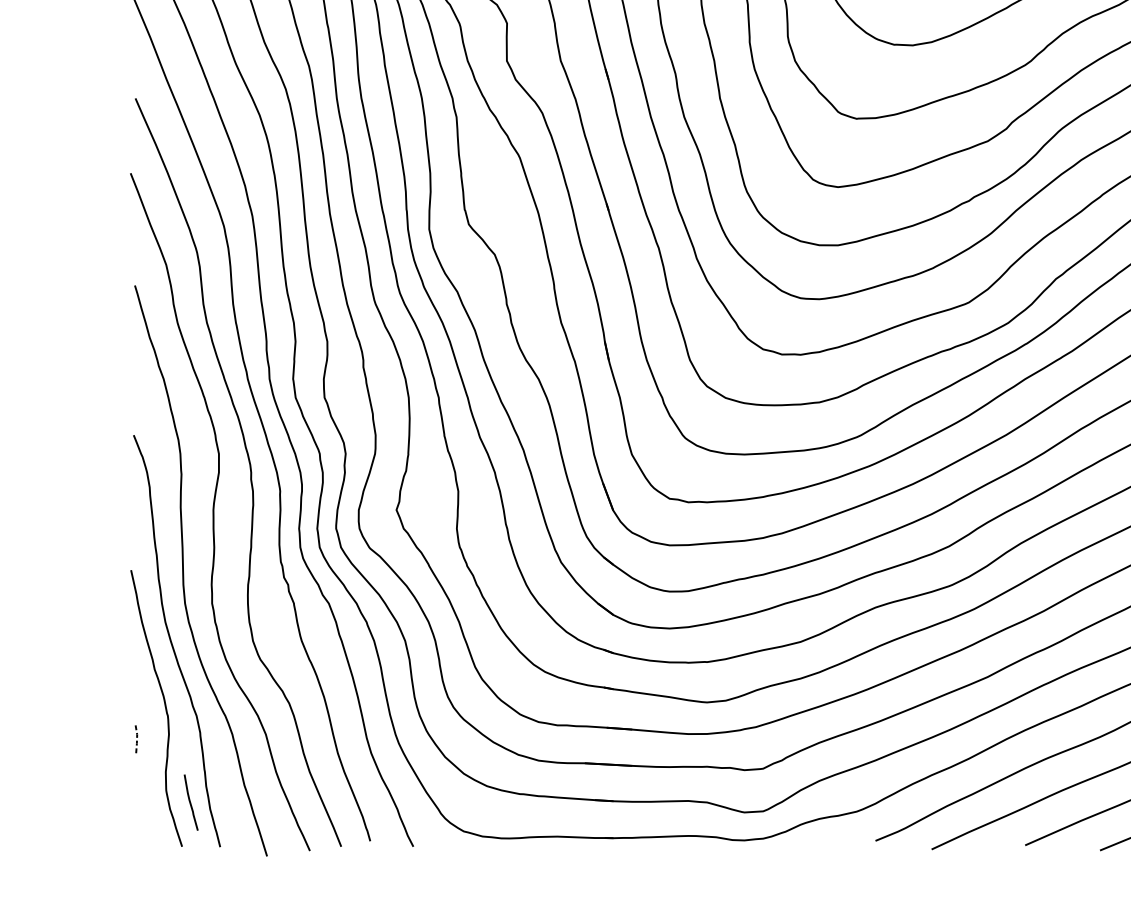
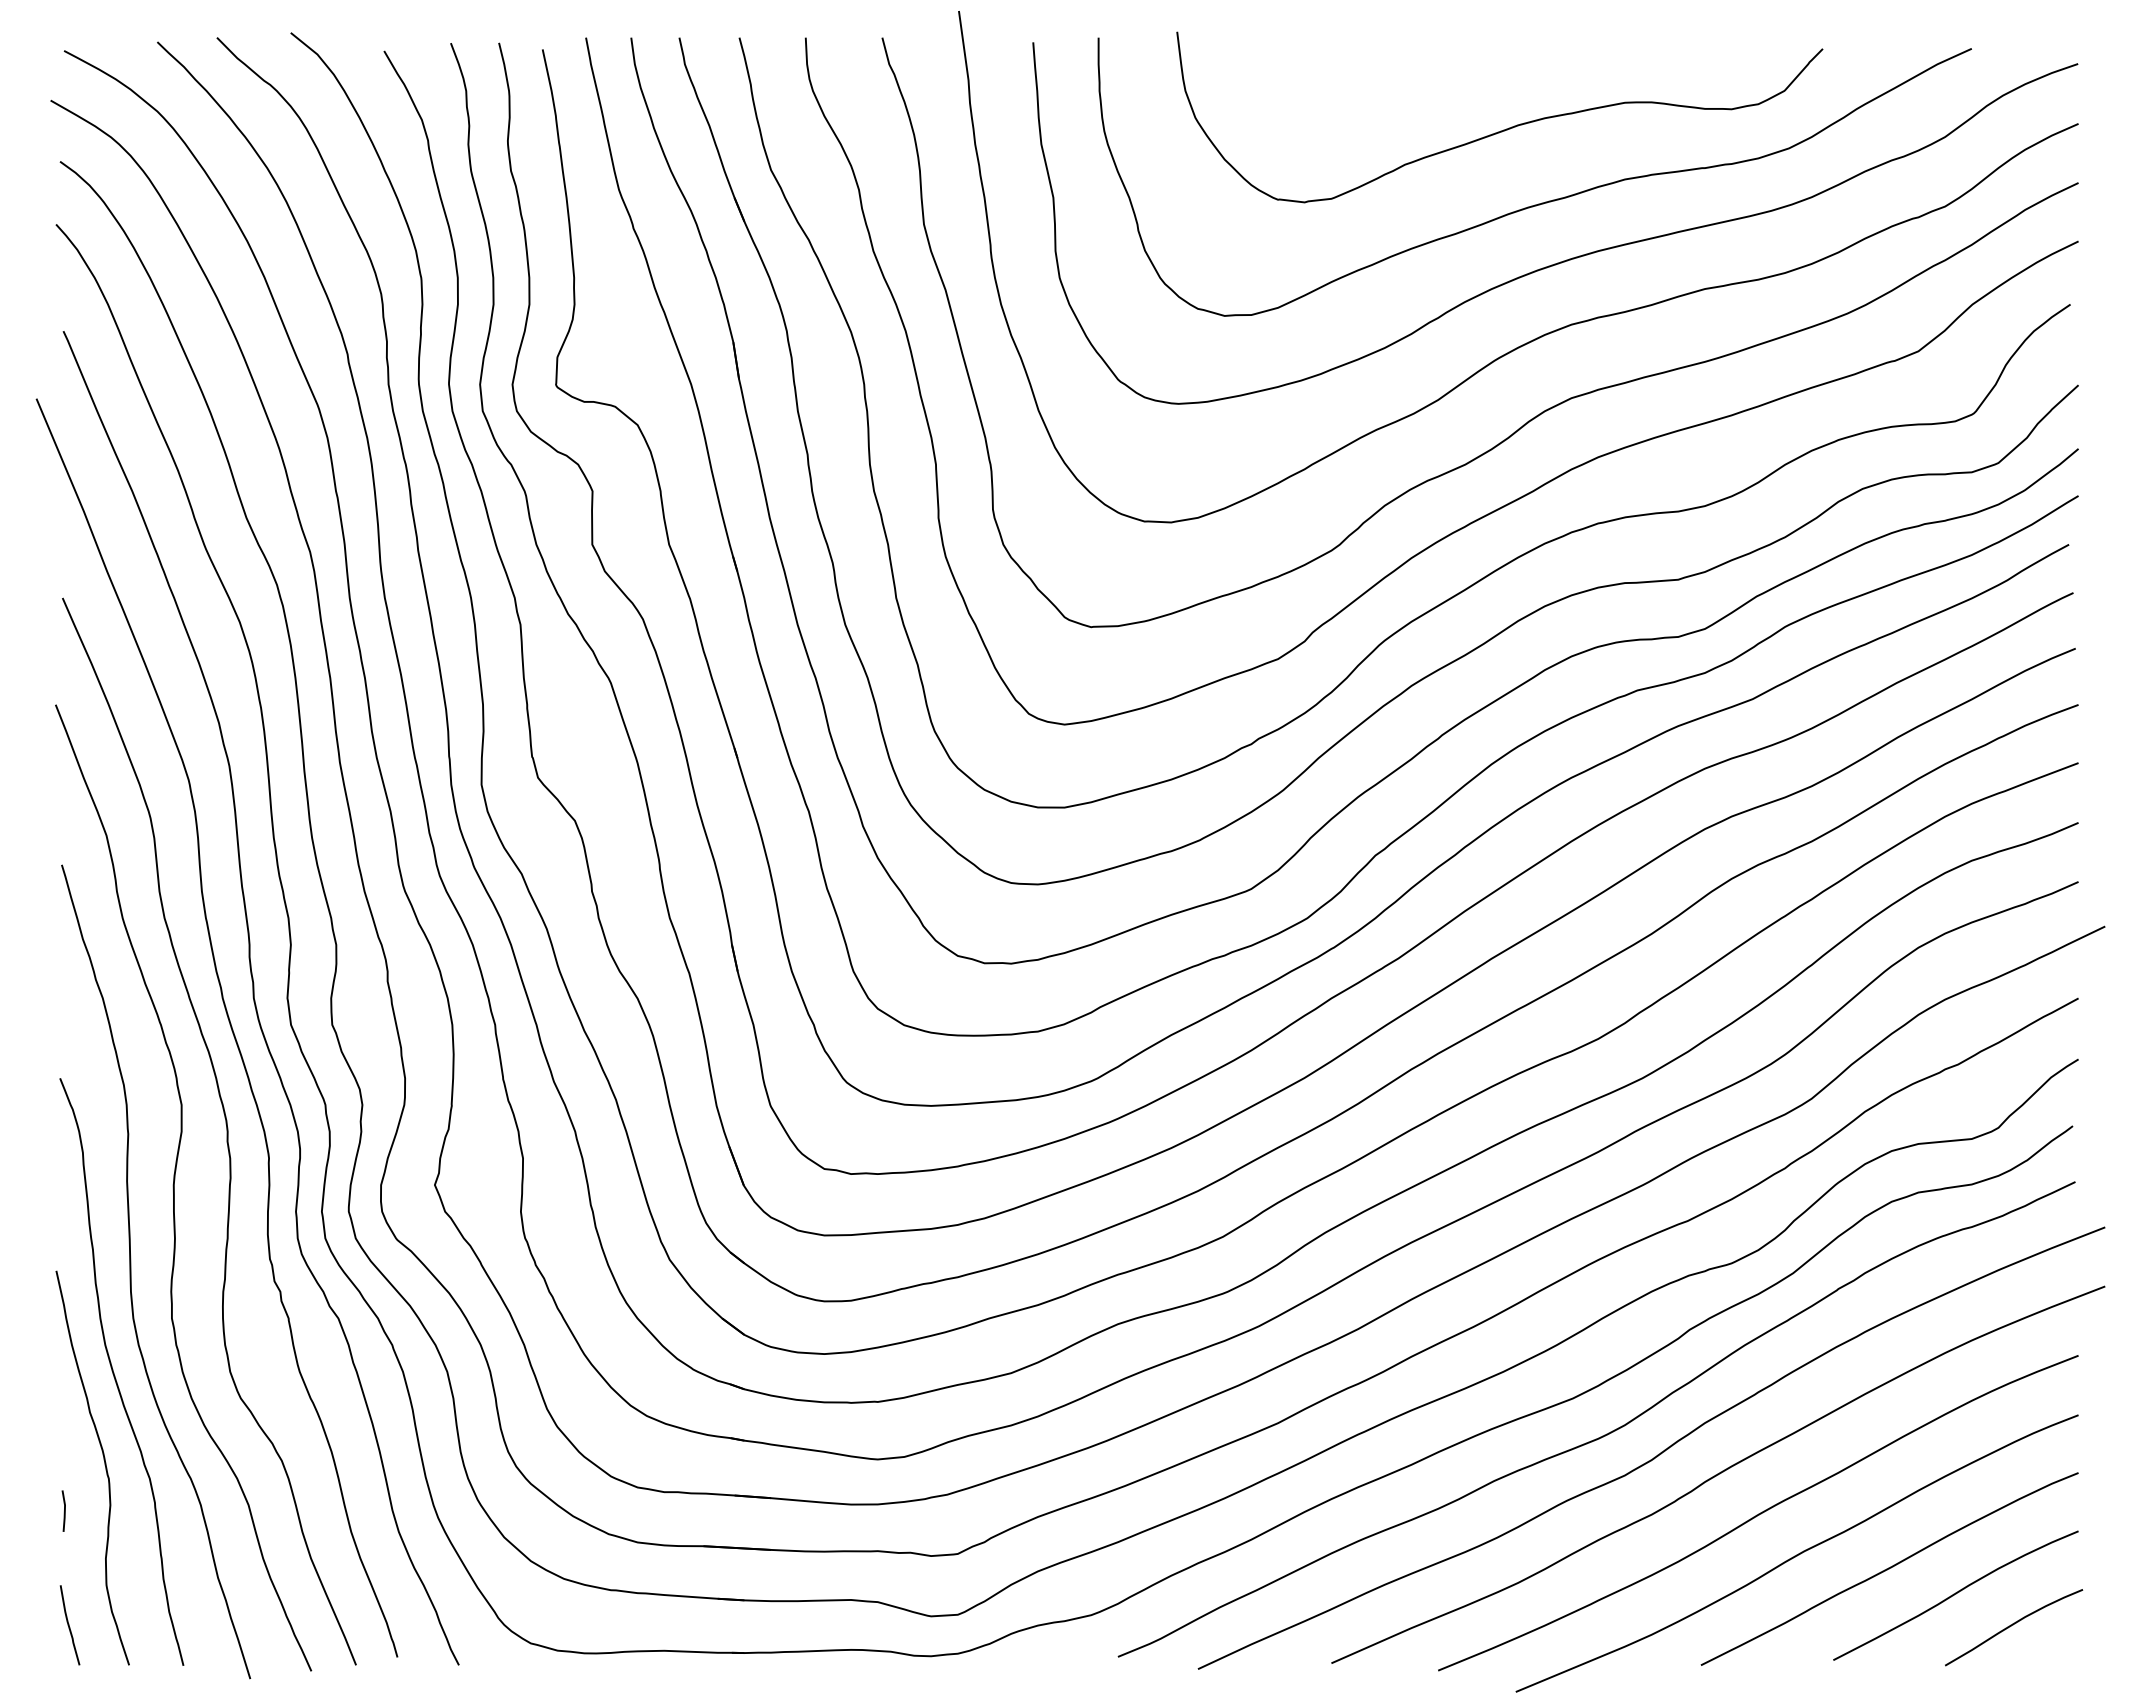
line: (136, 738) -> (64, 1511), dashed -> solid
curve: (190, 802) -> (69, 1625), moved

